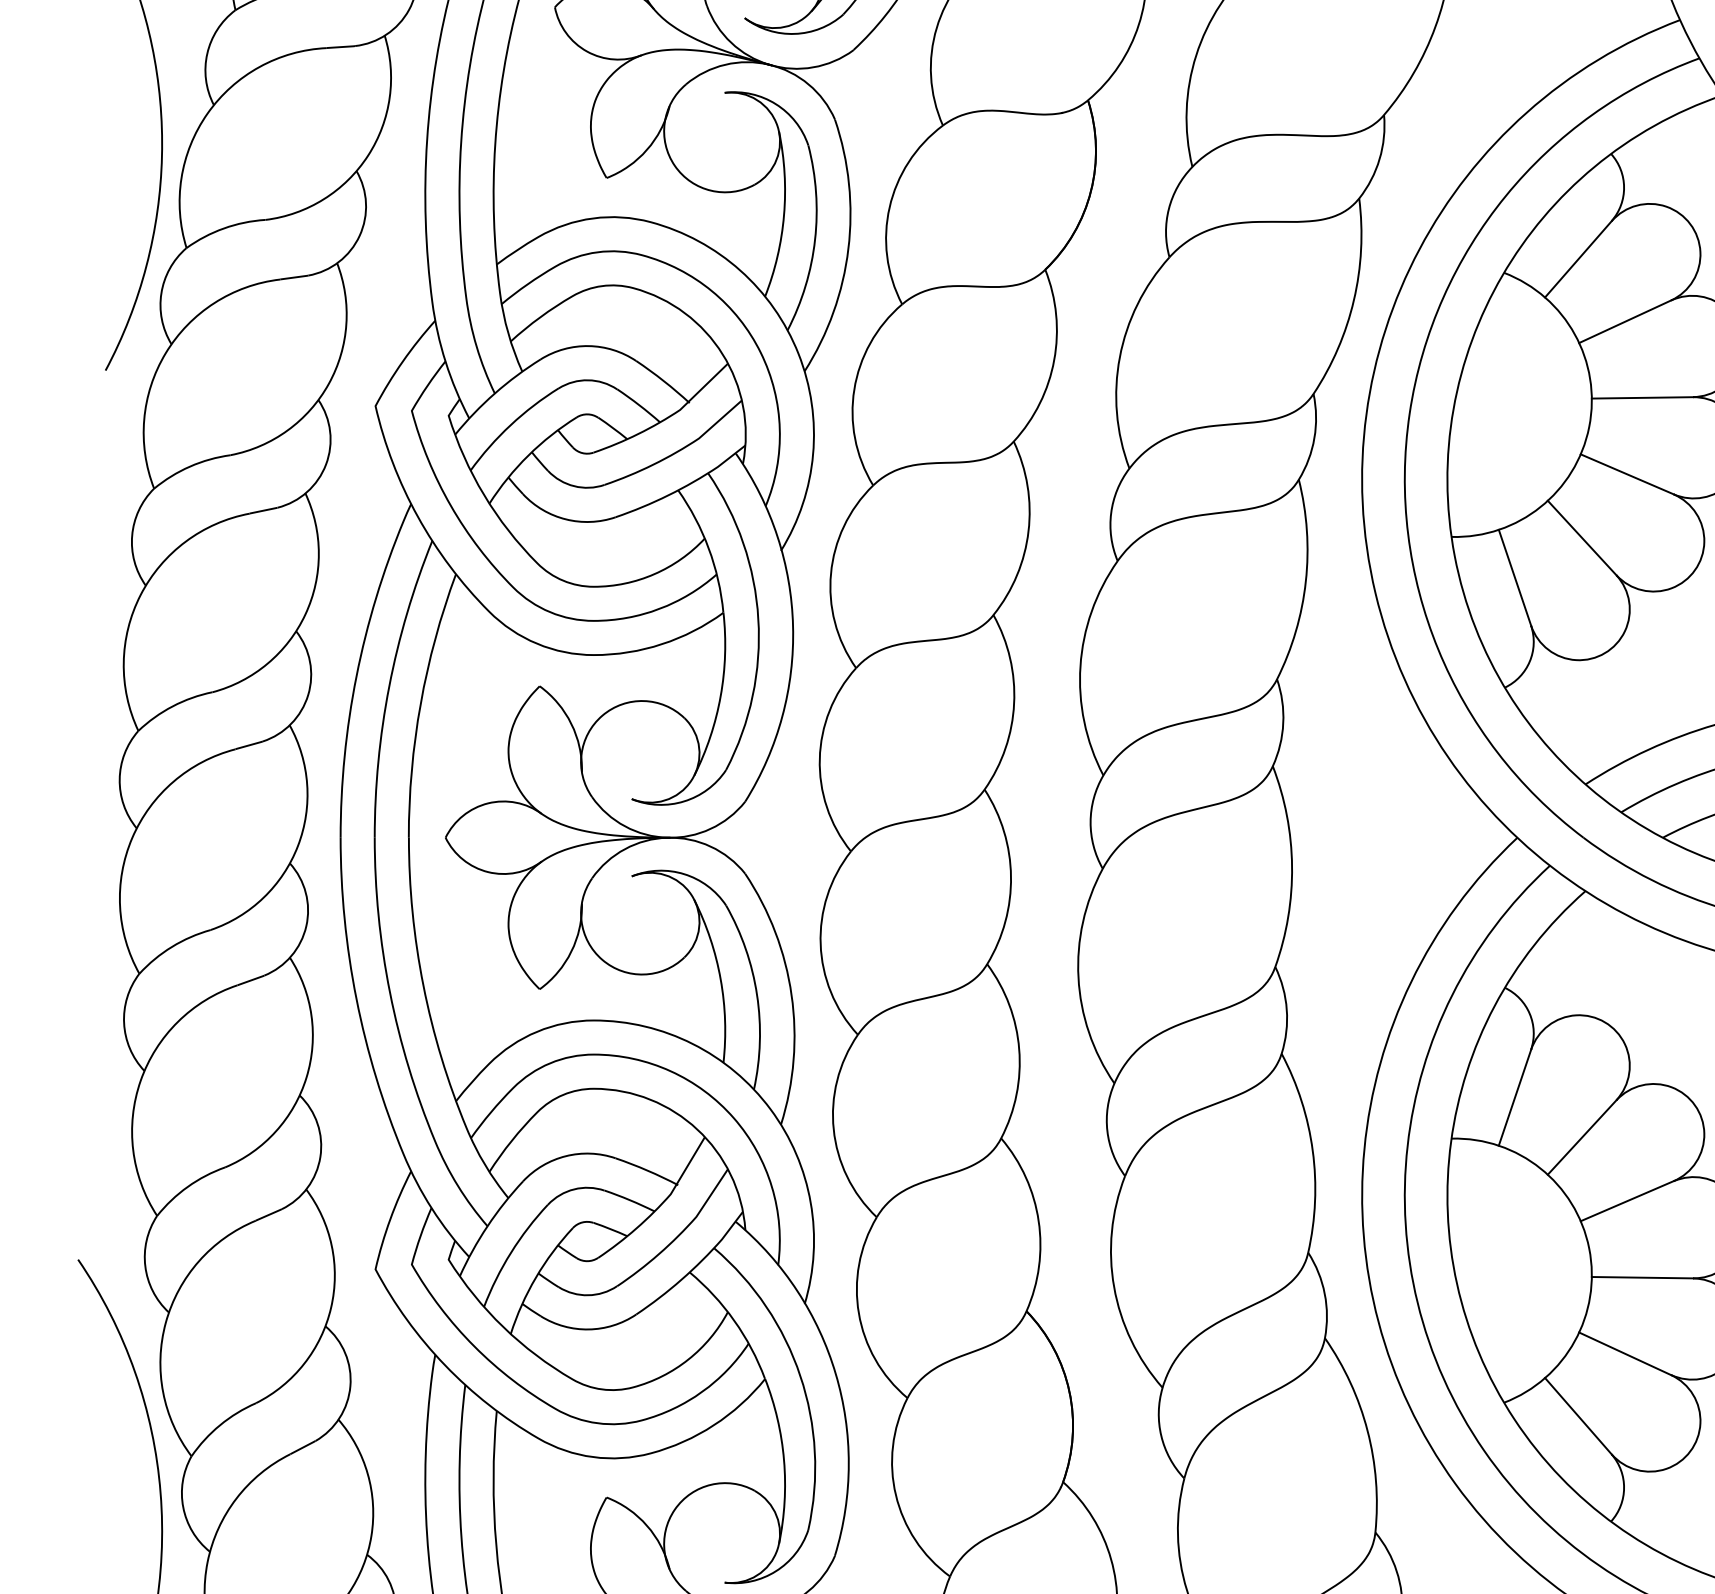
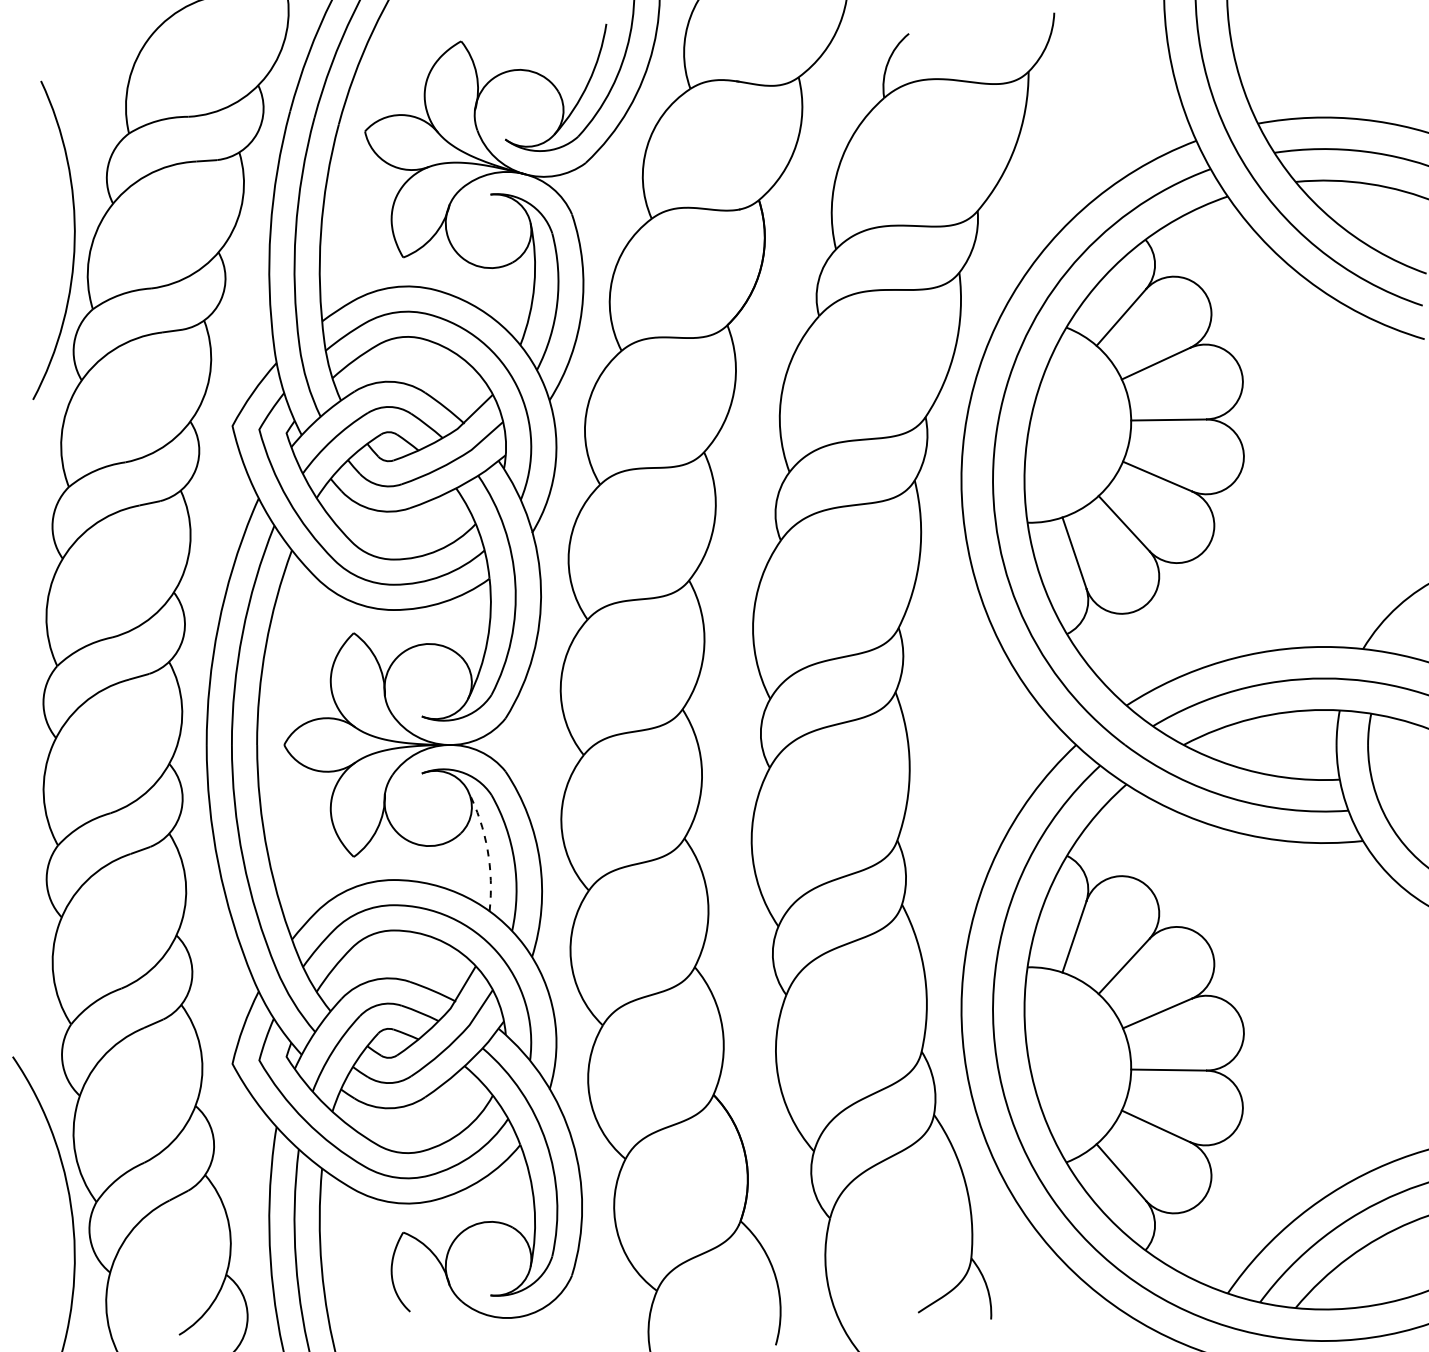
arc: (720, 979) -> (487, 849), solid -> dashed

